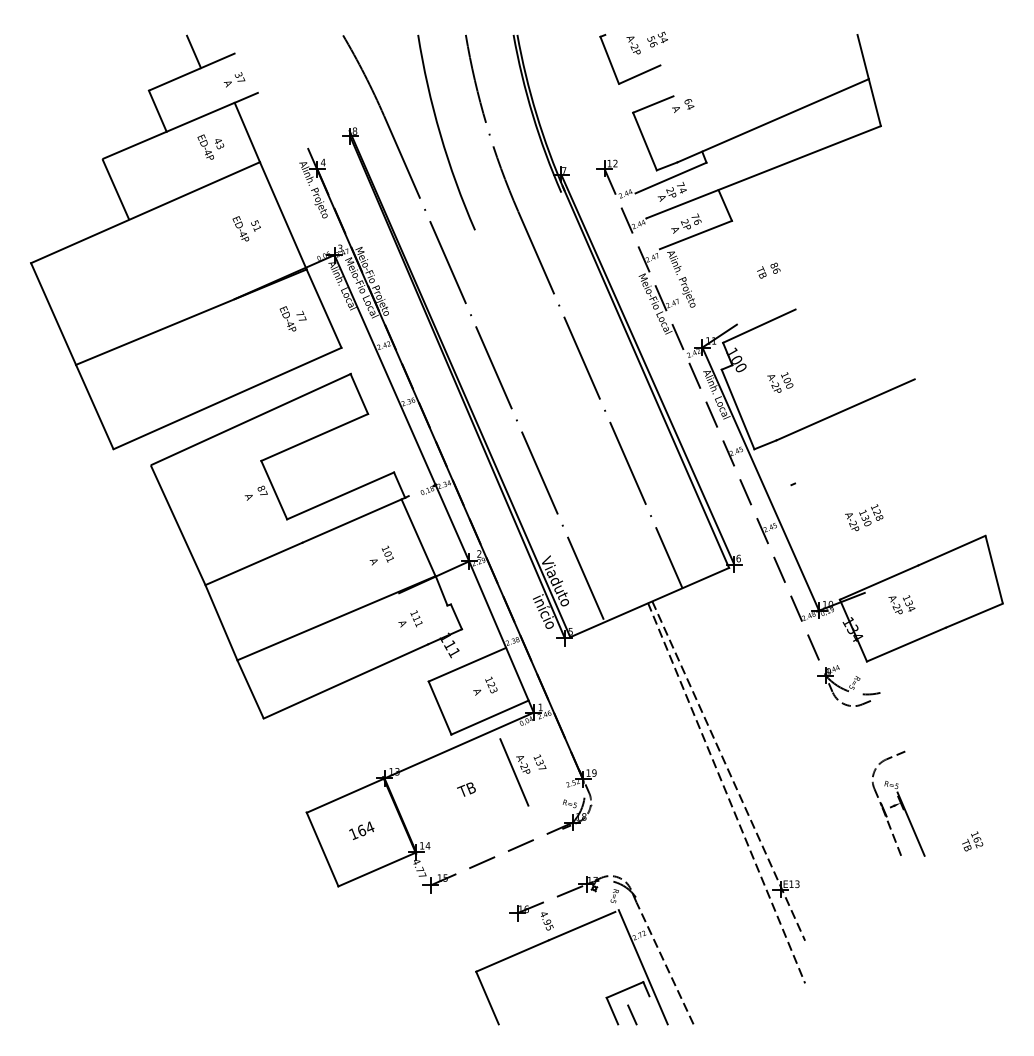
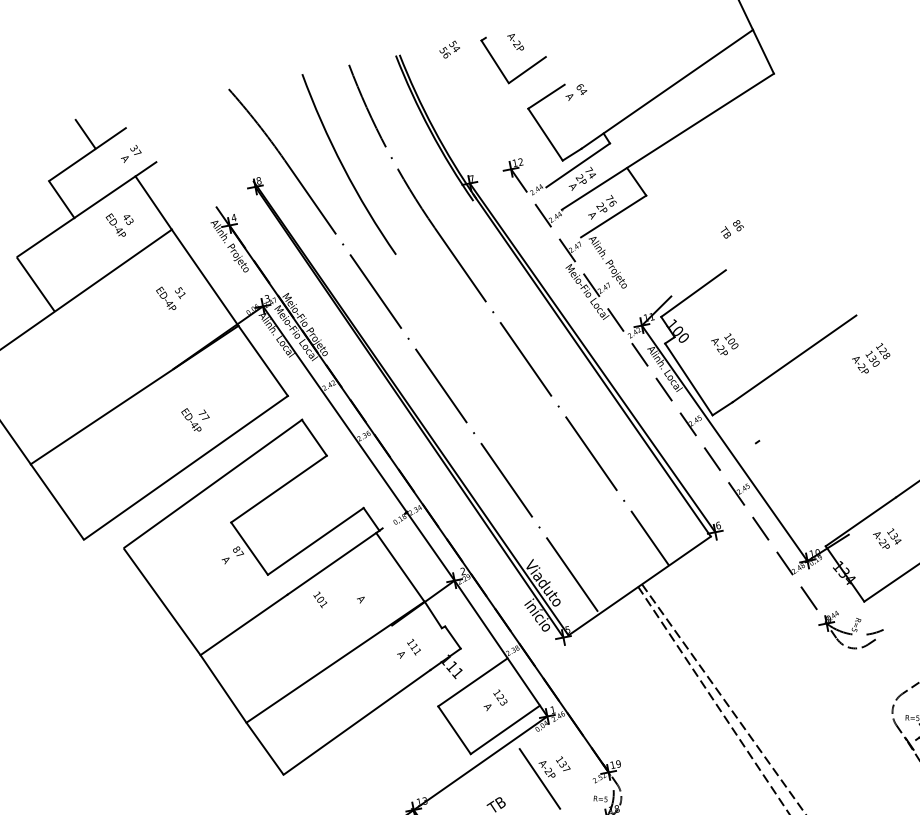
text: (657, 39) -> (449, 49), moved
text: (768, 270) -> (731, 229), moved
text: (292, 318) -> (195, 419), moved
text: (864, 517) -> (871, 358), moved
text: (387, 553) -> (319, 599), moved

